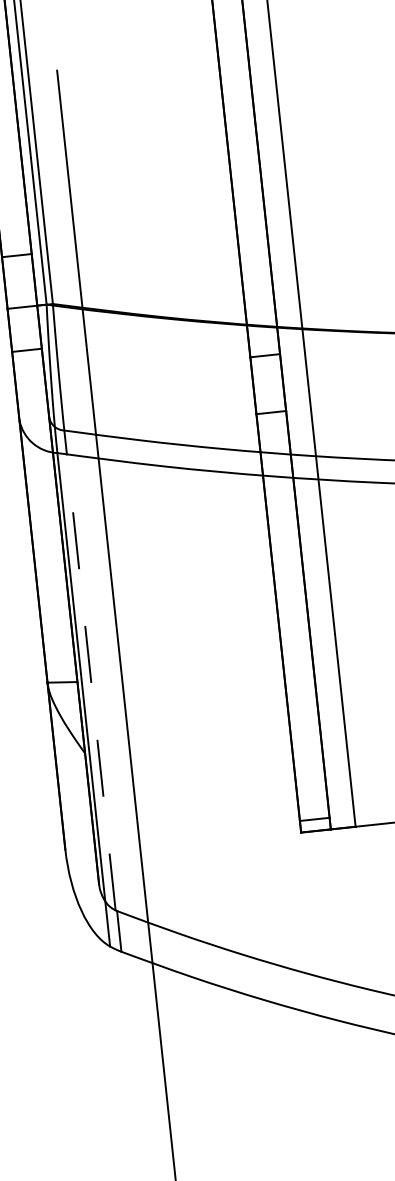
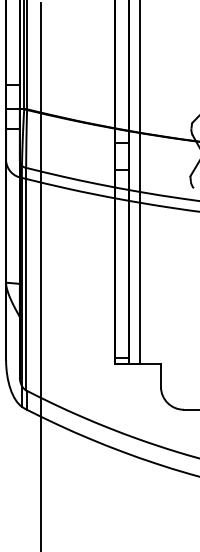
line: (90, 668) -> (26, 278), dashed -> solid

